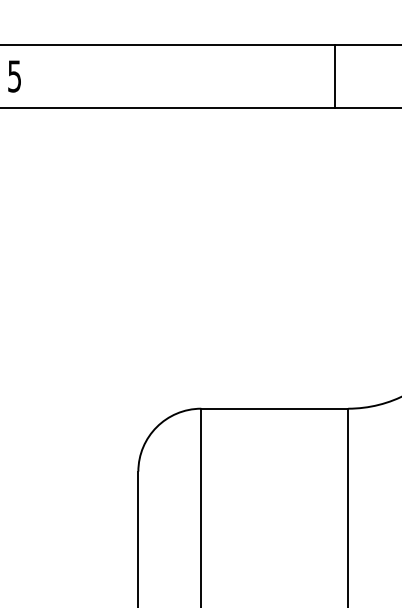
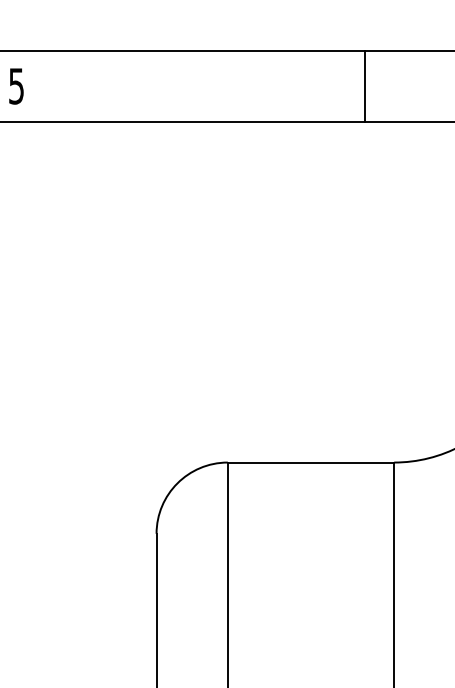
line: (335, 75) -> (365, 85), moved

